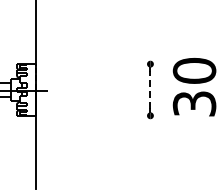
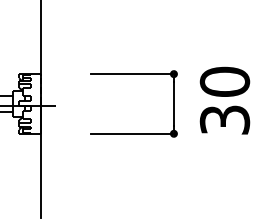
line: (114, 64) -> (132, 74), added
line: (150, 89) -> (174, 103), dashed -> solid
line: (114, 115) -> (132, 133), added

